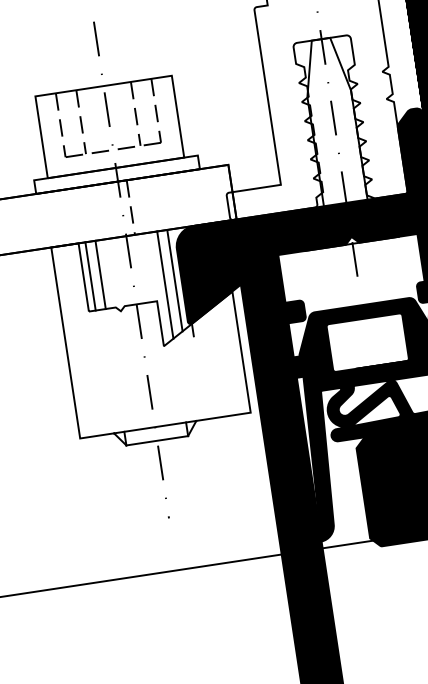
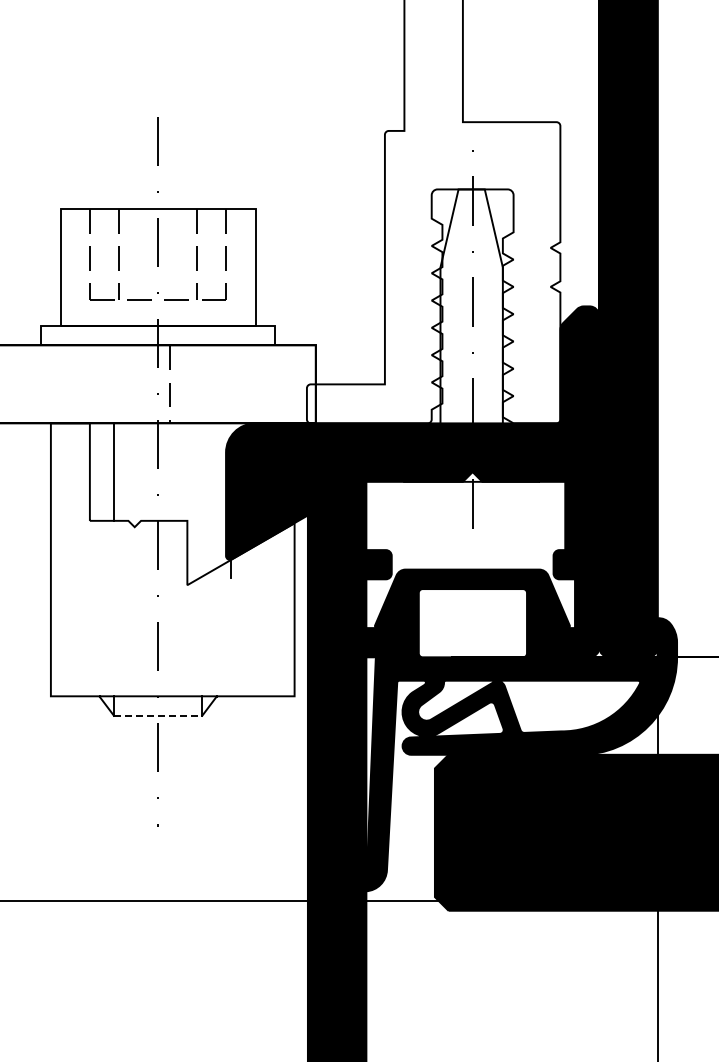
line: (90, 276) -> (99, 471), removed
line: (174, 280) -> (216, 495), removed
line: (165, 284) -> (202, 499), removed
line: (157, 440) -> (158, 715), solid -> dashed

